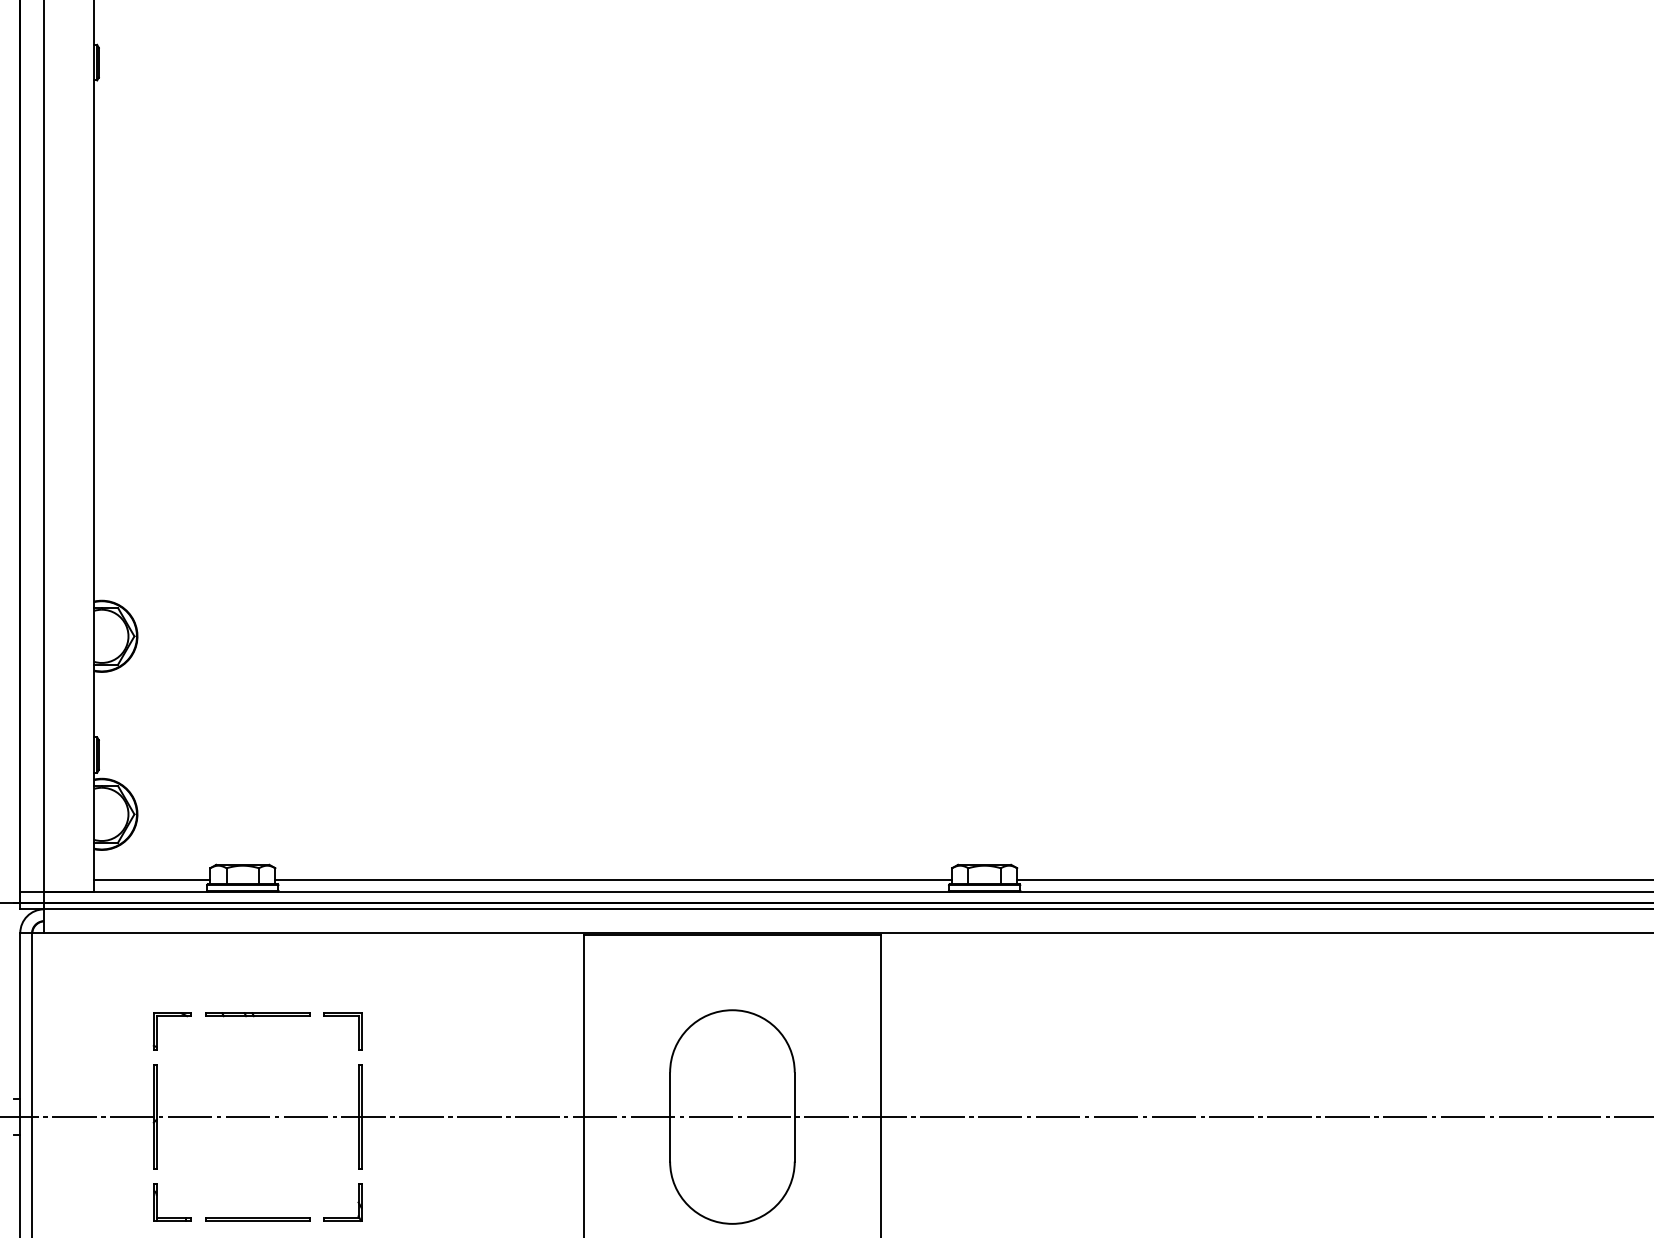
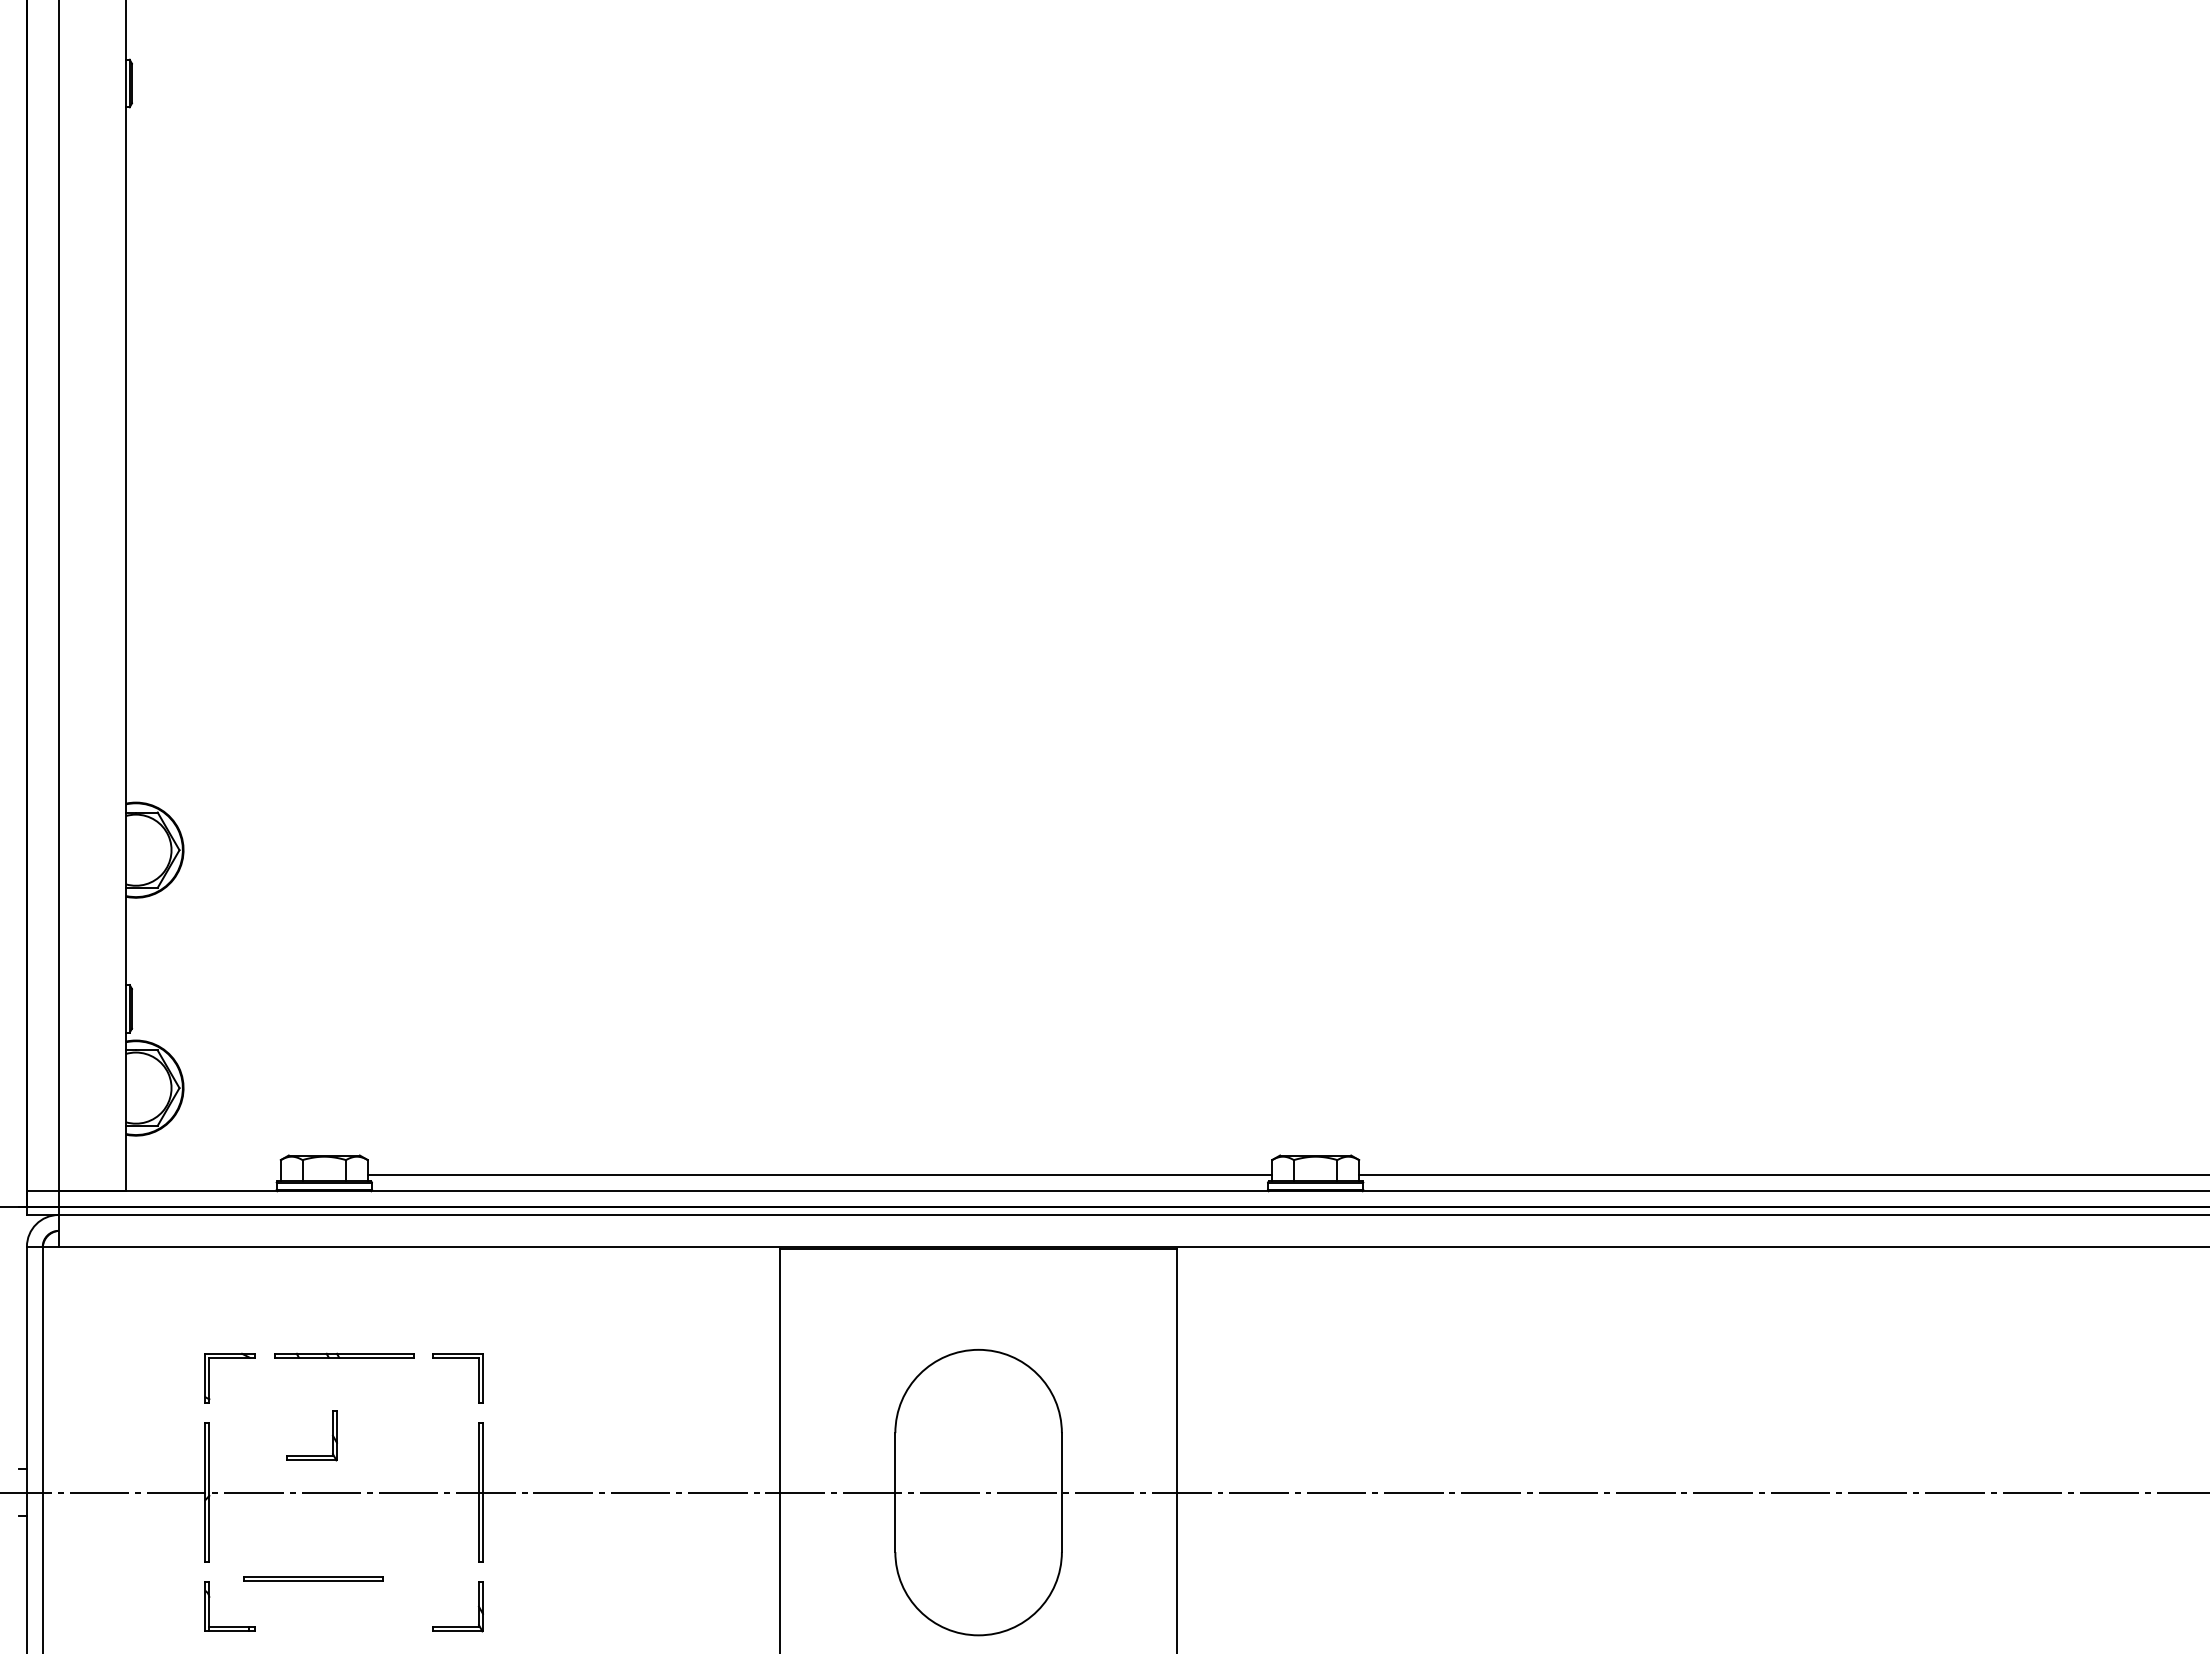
line: (152, 879) -> (203, 1175), removed
part: (233, 1089) -> (311, 1455), added
part: (257, 1218) -> (313, 1578), moved

